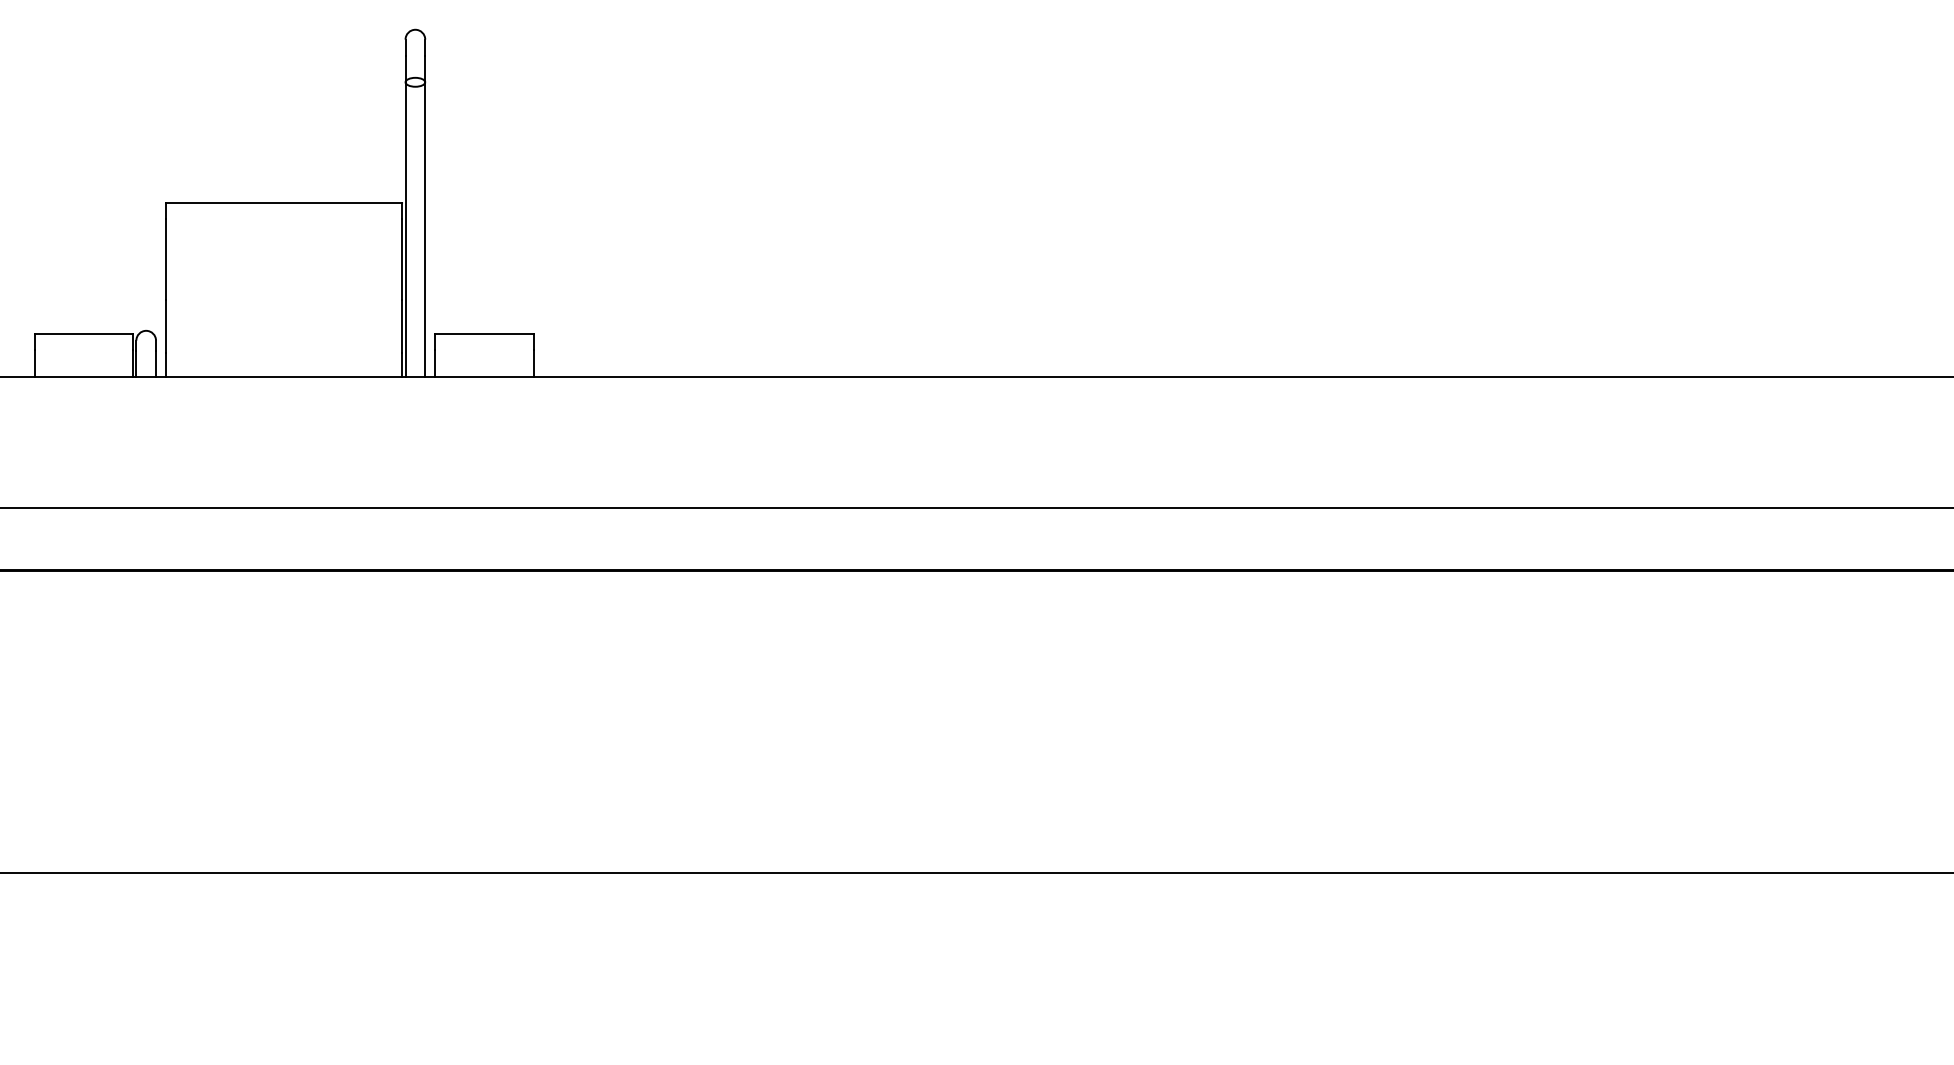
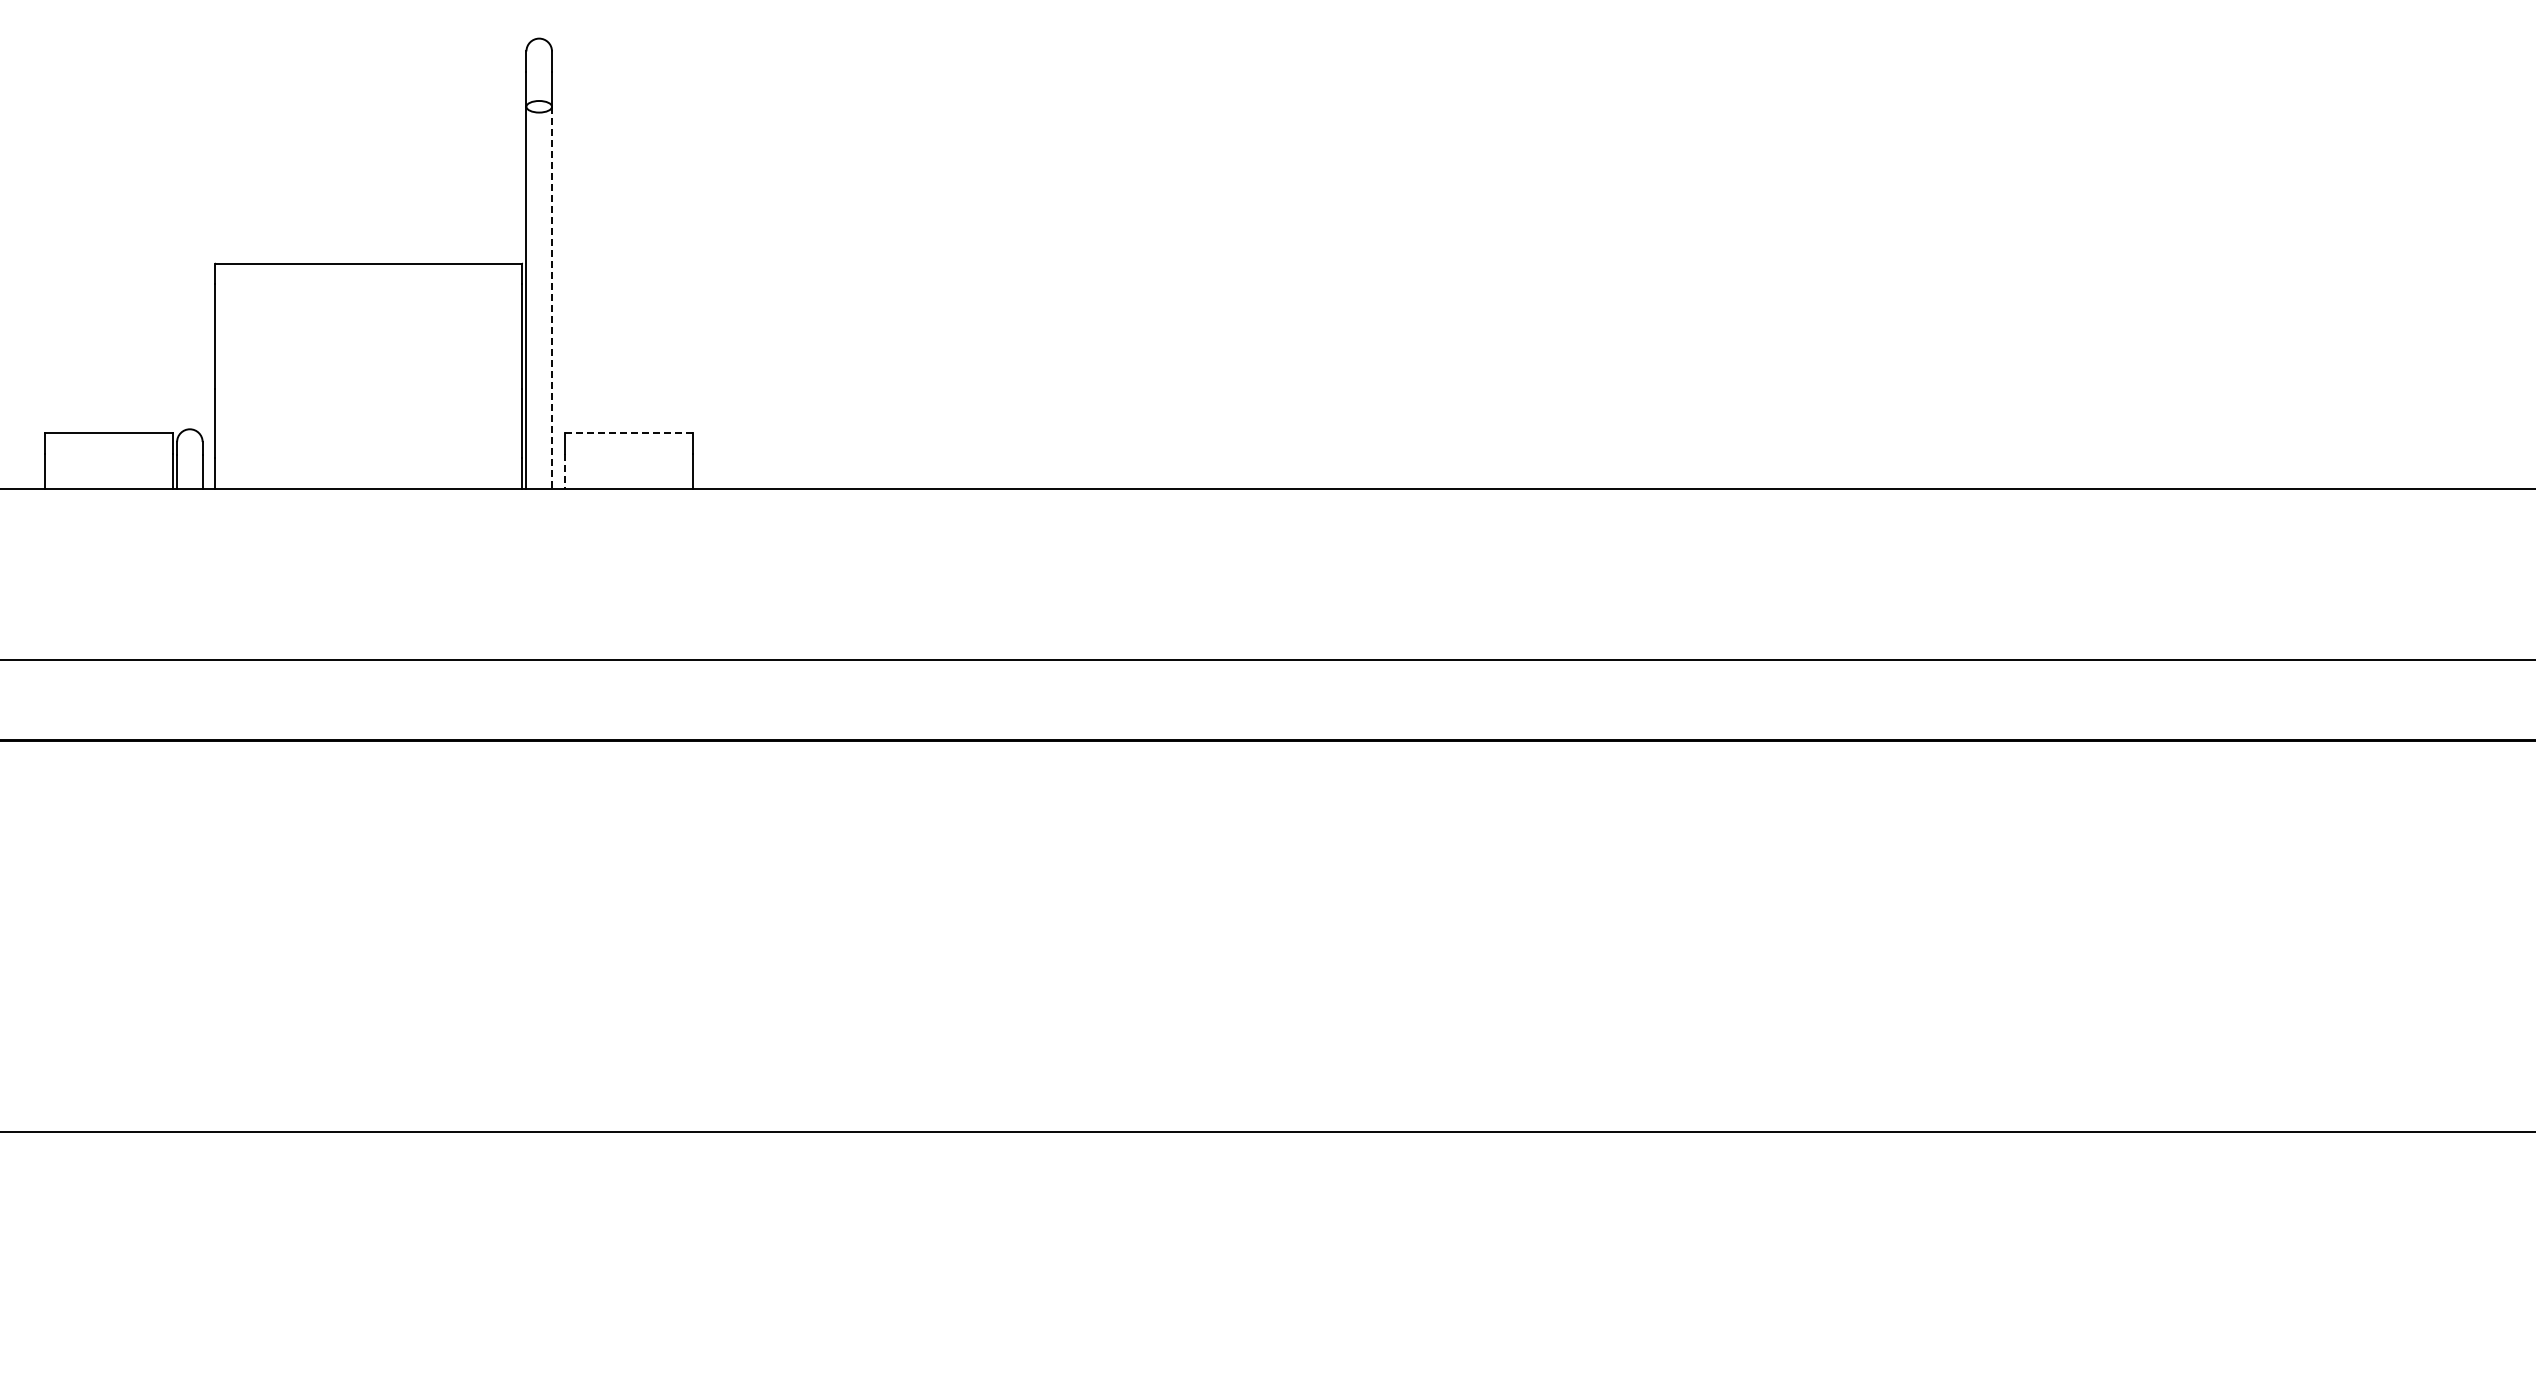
line: (425, 230) -> (552, 298), solid -> dashed
line: (484, 333) -> (628, 432), solid -> dashed
line: (434, 363) -> (564, 471), solid -> dashed

